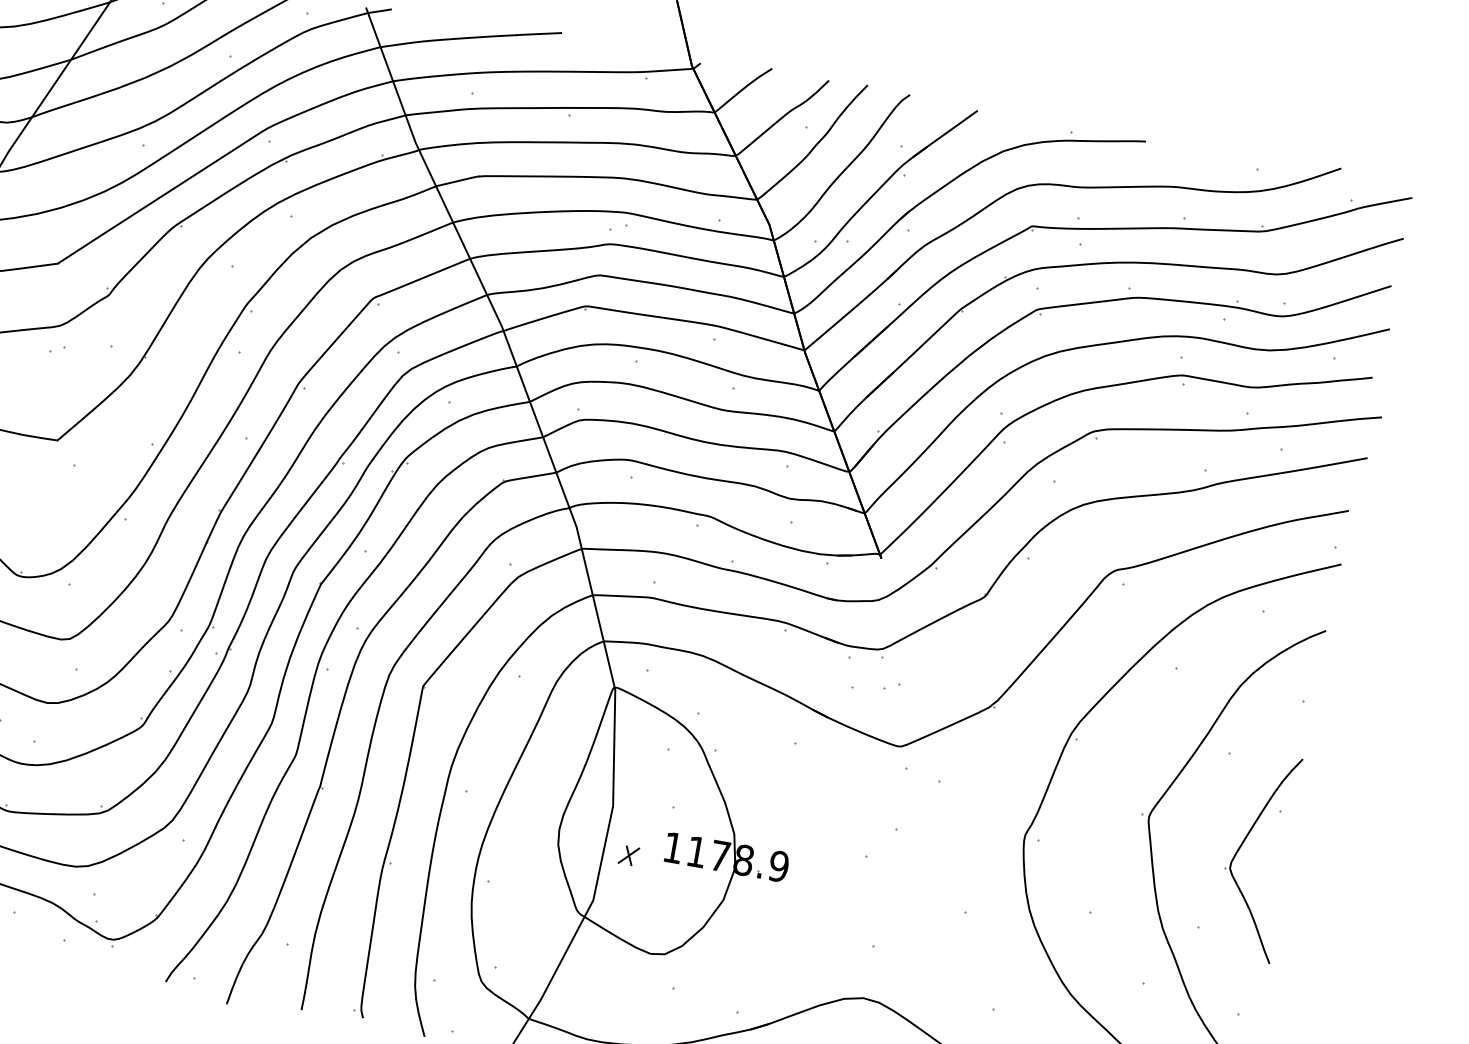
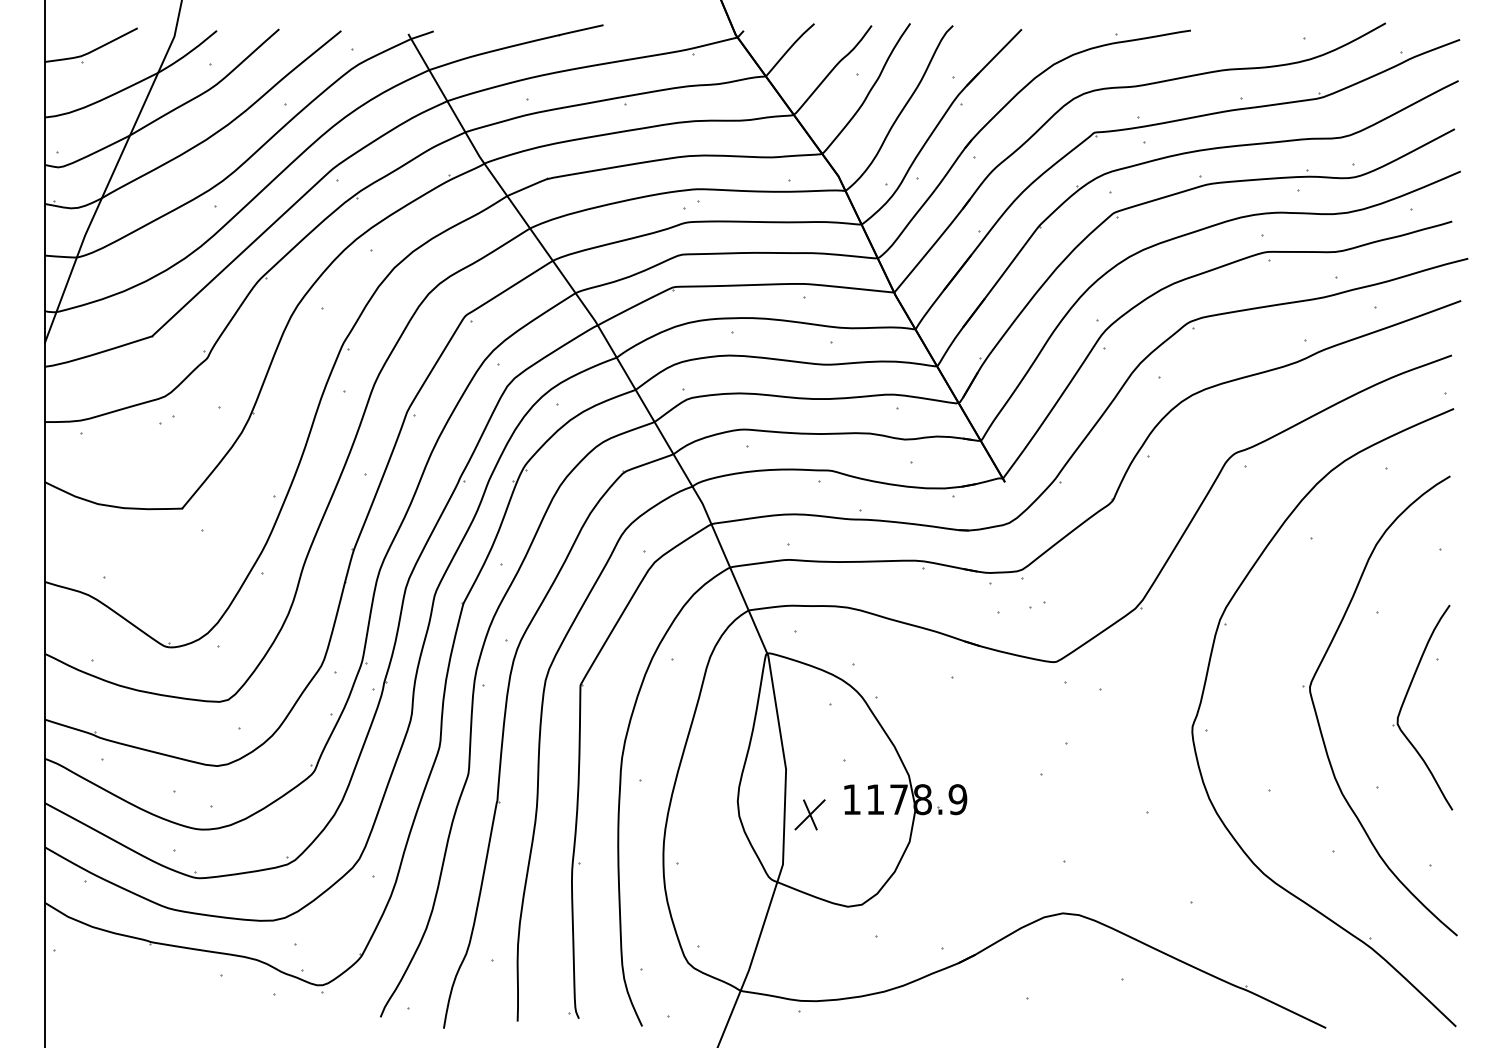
part: (628, 855) -> (809, 814), size x1.67

